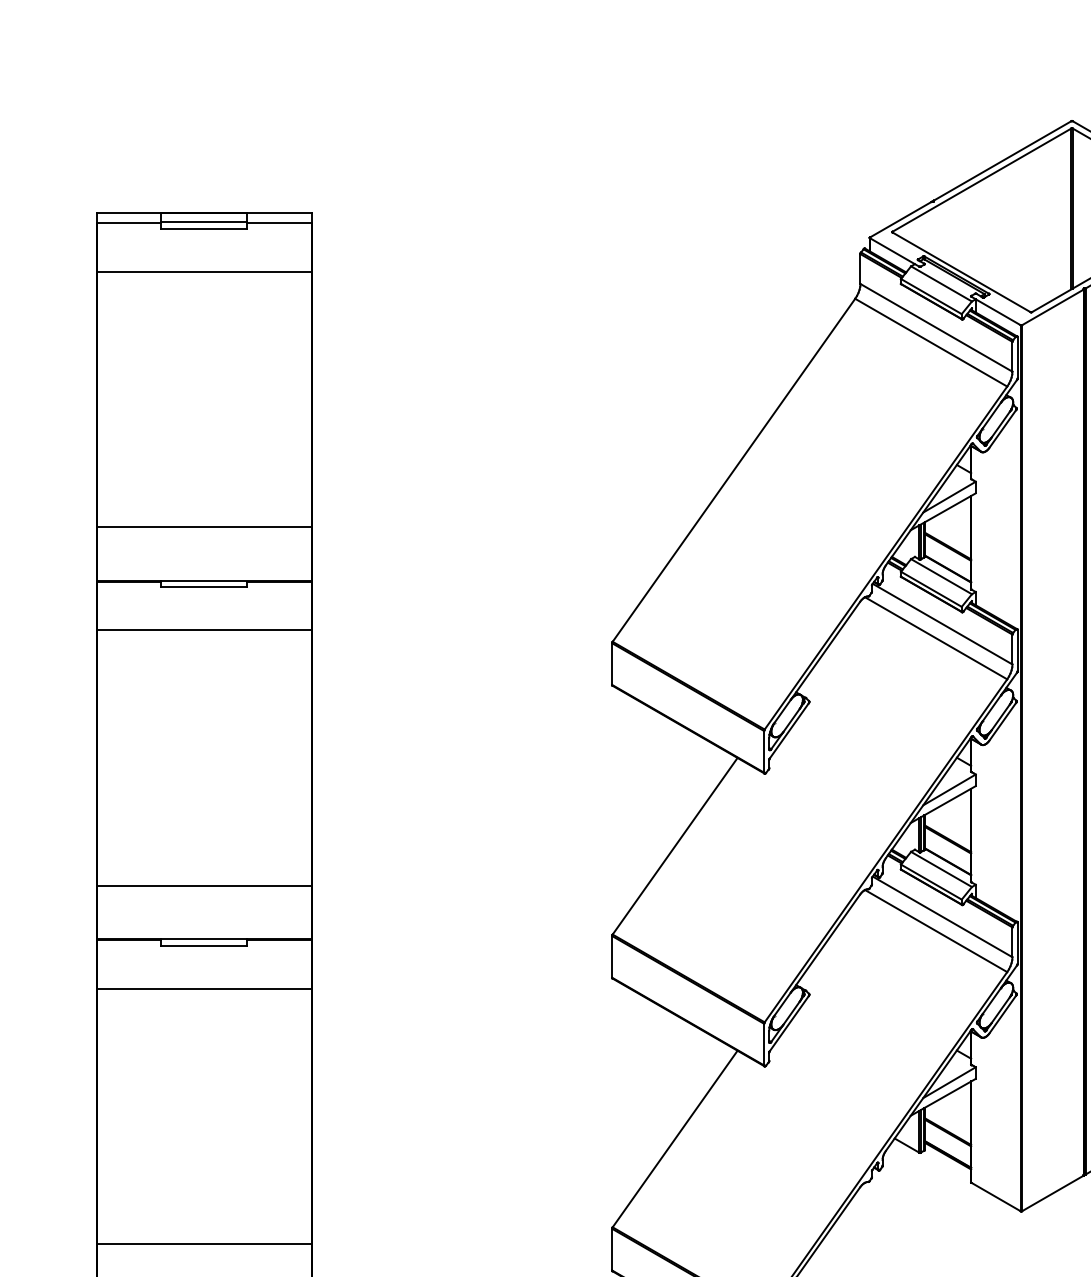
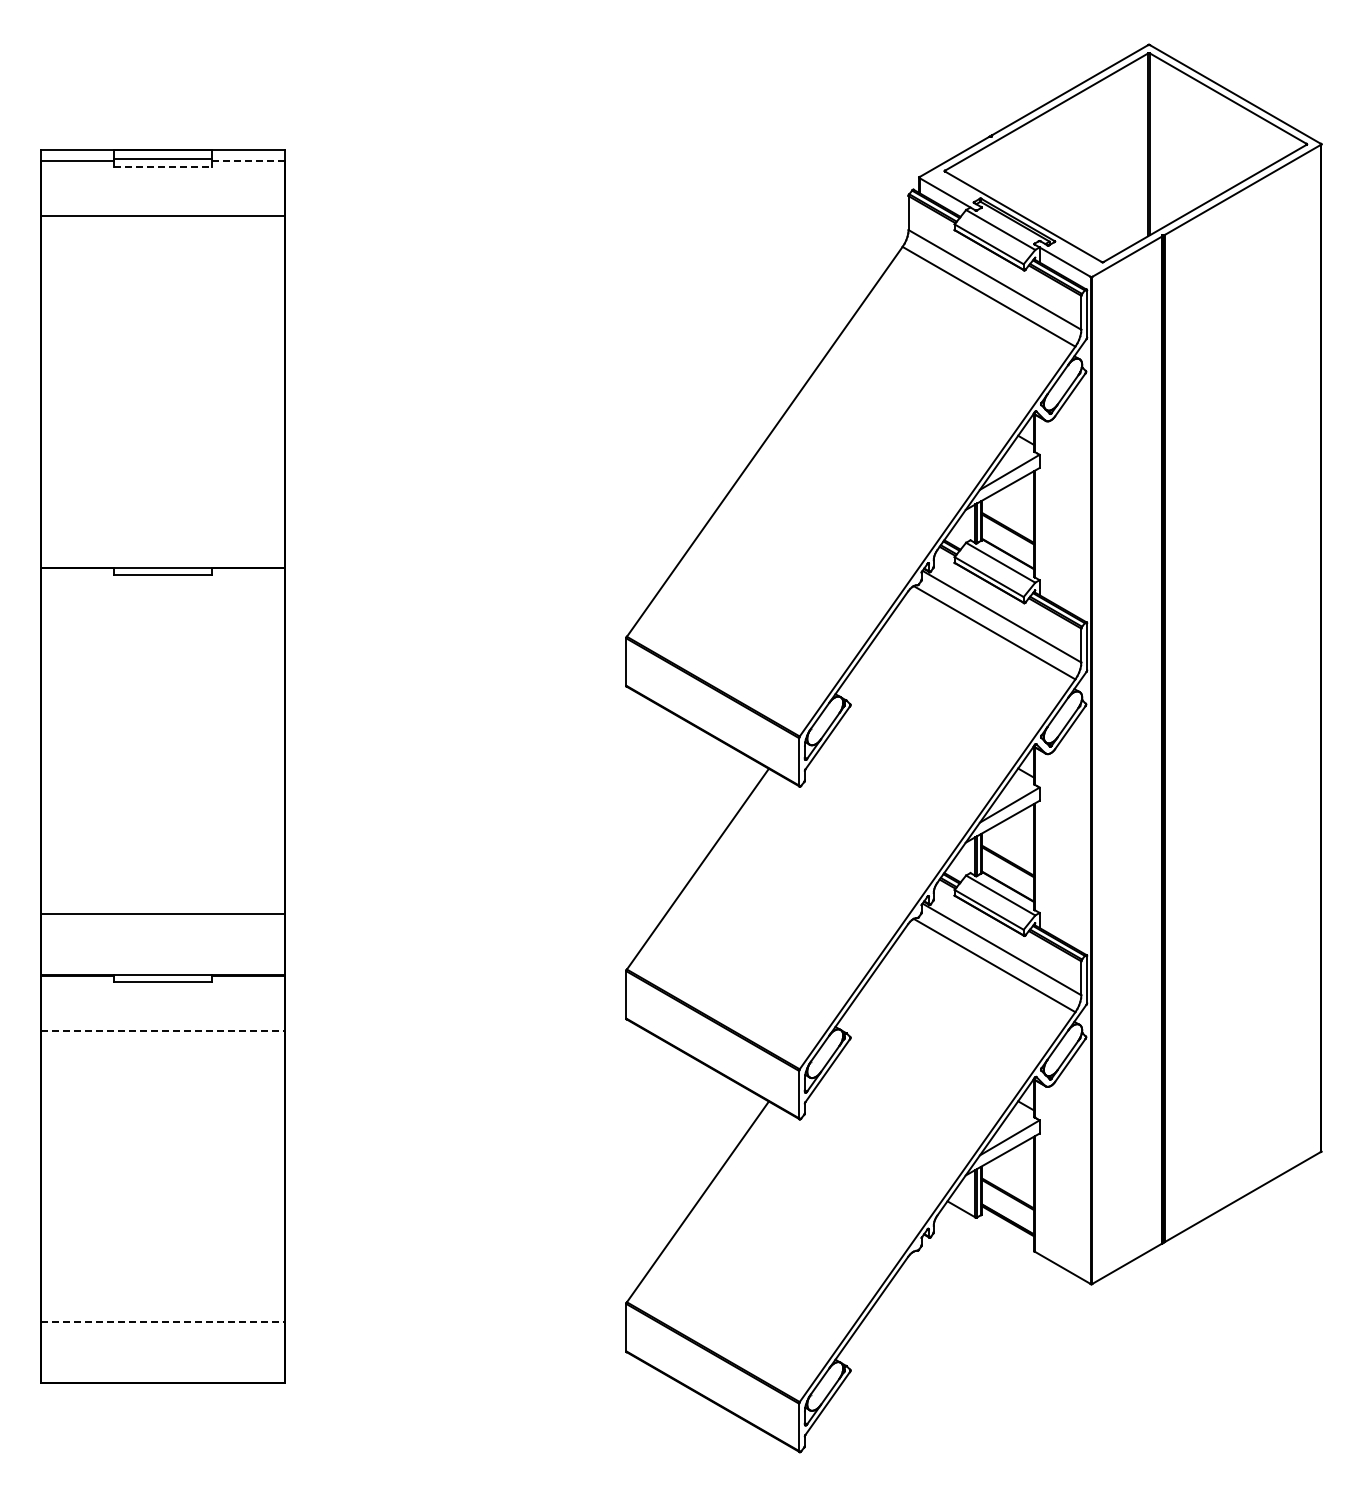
line: (279, 222) -> (248, 160), solid -> dashed
line: (204, 228) -> (162, 167), solid -> dashed
line: (204, 527) -> (162, 506), removed
line: (204, 630) -> (162, 623), removed
line: (204, 989) -> (163, 1031), solid -> dashed
line: (204, 1244) -> (163, 1321), solid -> dashed

